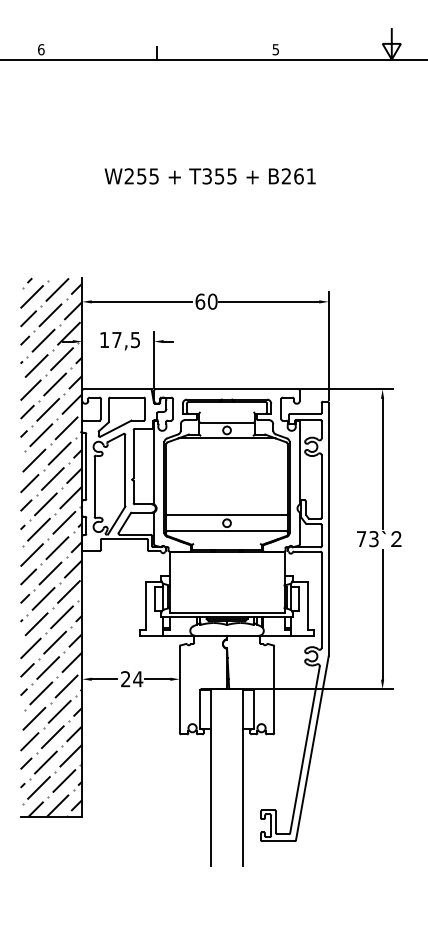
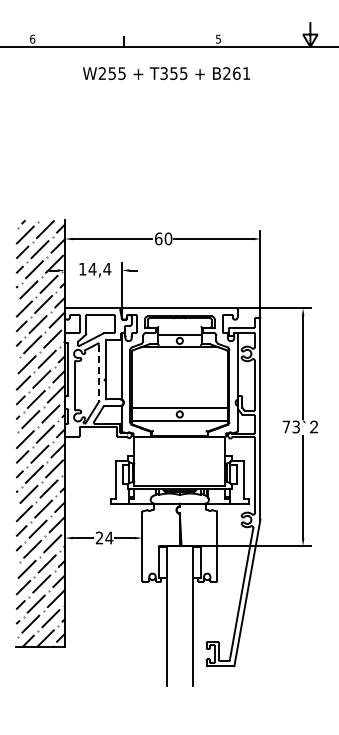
text: (210, 176) -> (166, 73), moved
text: (125, 340) -> (99, 269), 17,5 -> 14,4
line: (125, 471) -> (99, 373), solid -> dashed

